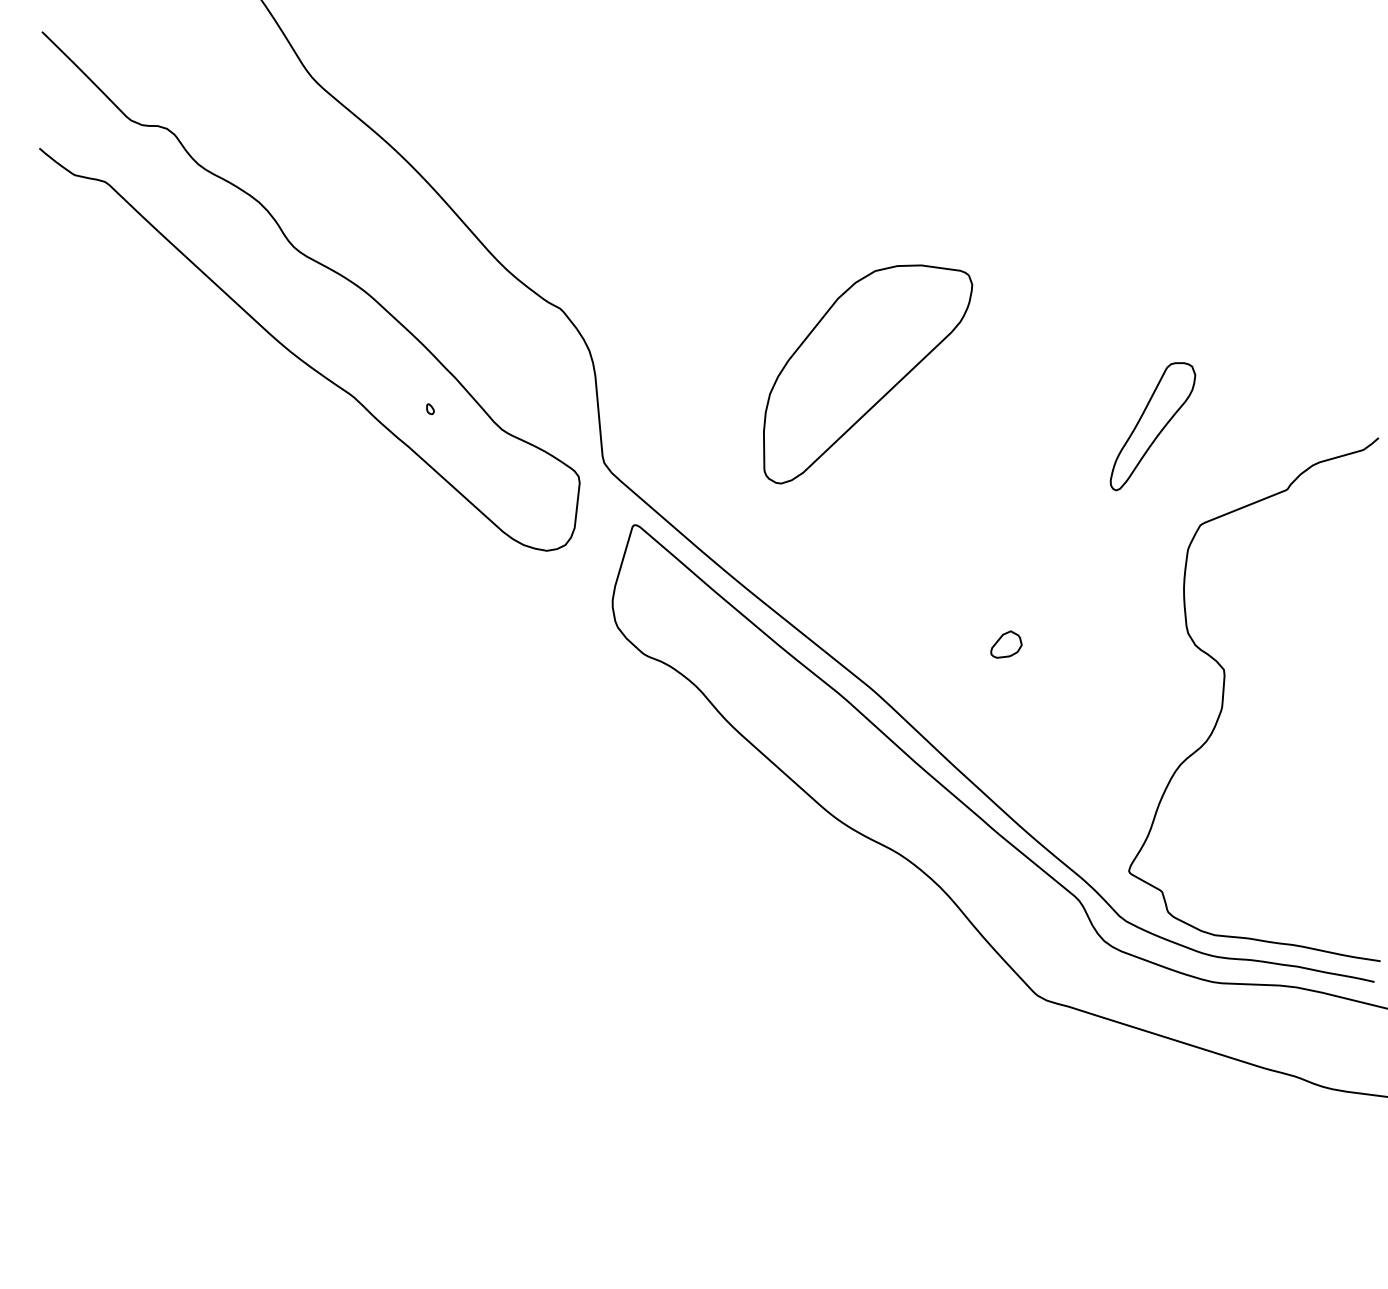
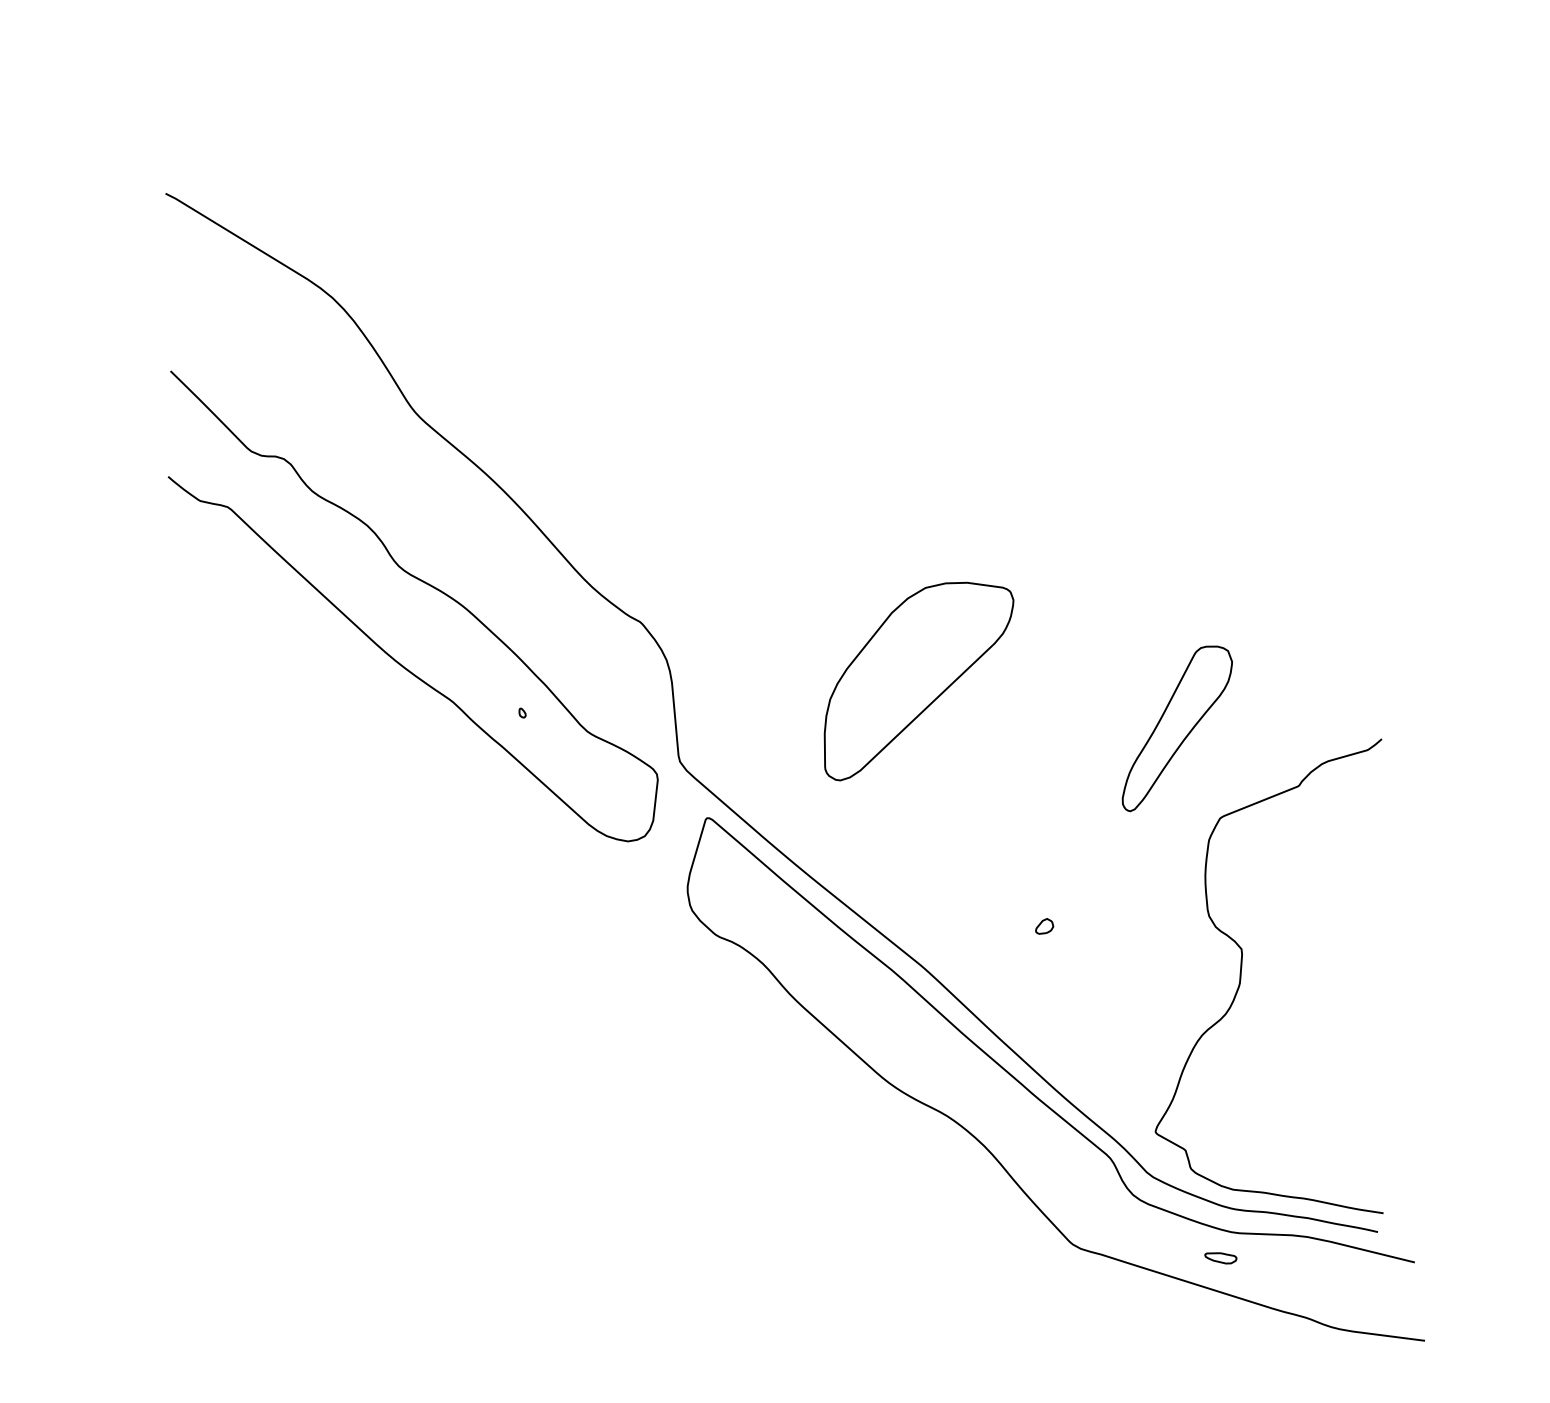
part: (1152, 426) -> (1176, 728), size x1.43
part: (1006, 644) -> (1044, 926), size x0.62
part: (1200, 1011) -> (1220, 1258), added

